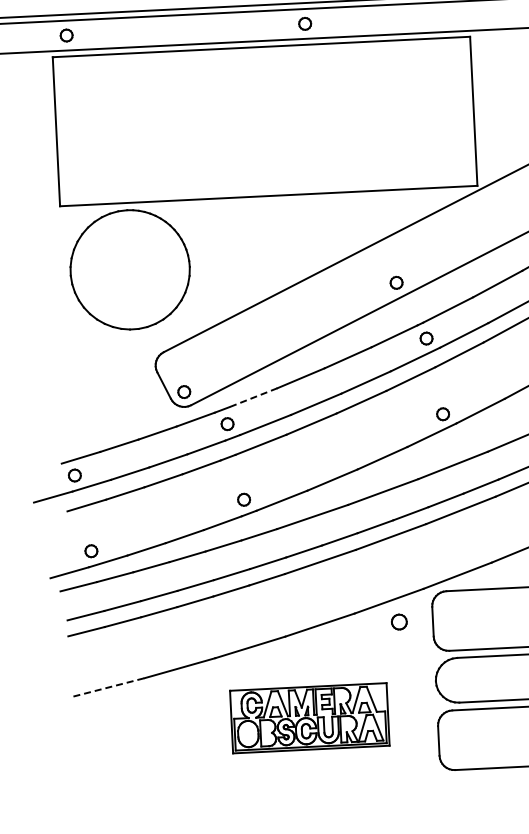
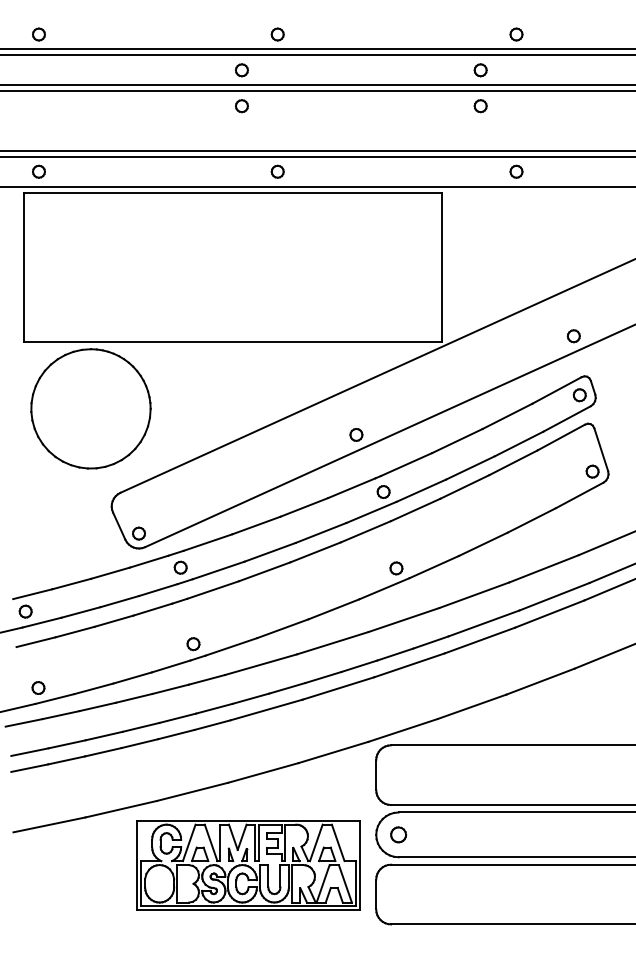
line: (253, 397) -> (207, 542), dashed -> solid
part: (399, 621) -> (398, 834), moved
line: (109, 686) -> (49, 824), dashed -> solid
part: (309, 718) -> (248, 865), size x1.43

